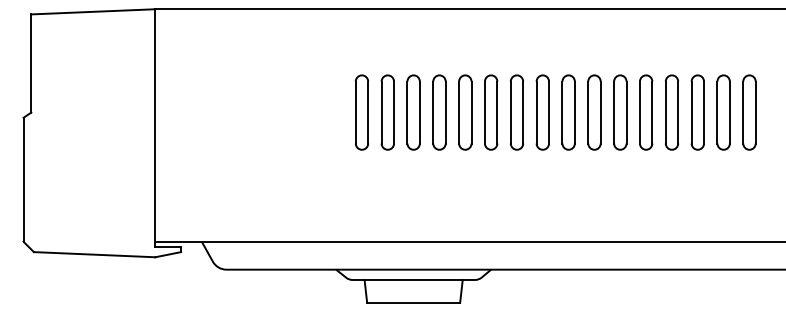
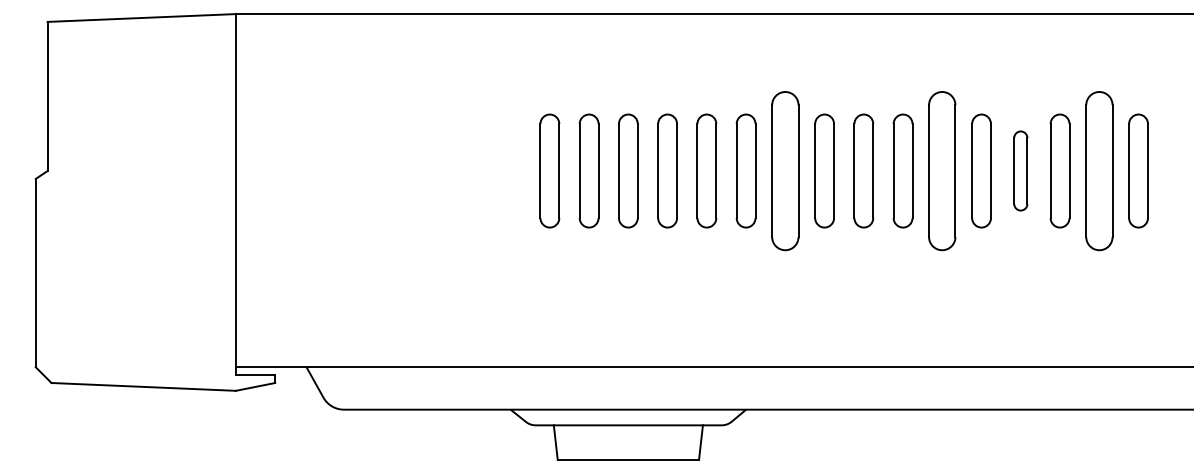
part: (516, 112) -> (784, 170), size x1.4
part: (620, 112) -> (942, 170), size x1.4
part: (671, 112) -> (1020, 170), size x0.7
part: (723, 112) -> (1099, 170), size x1.4

